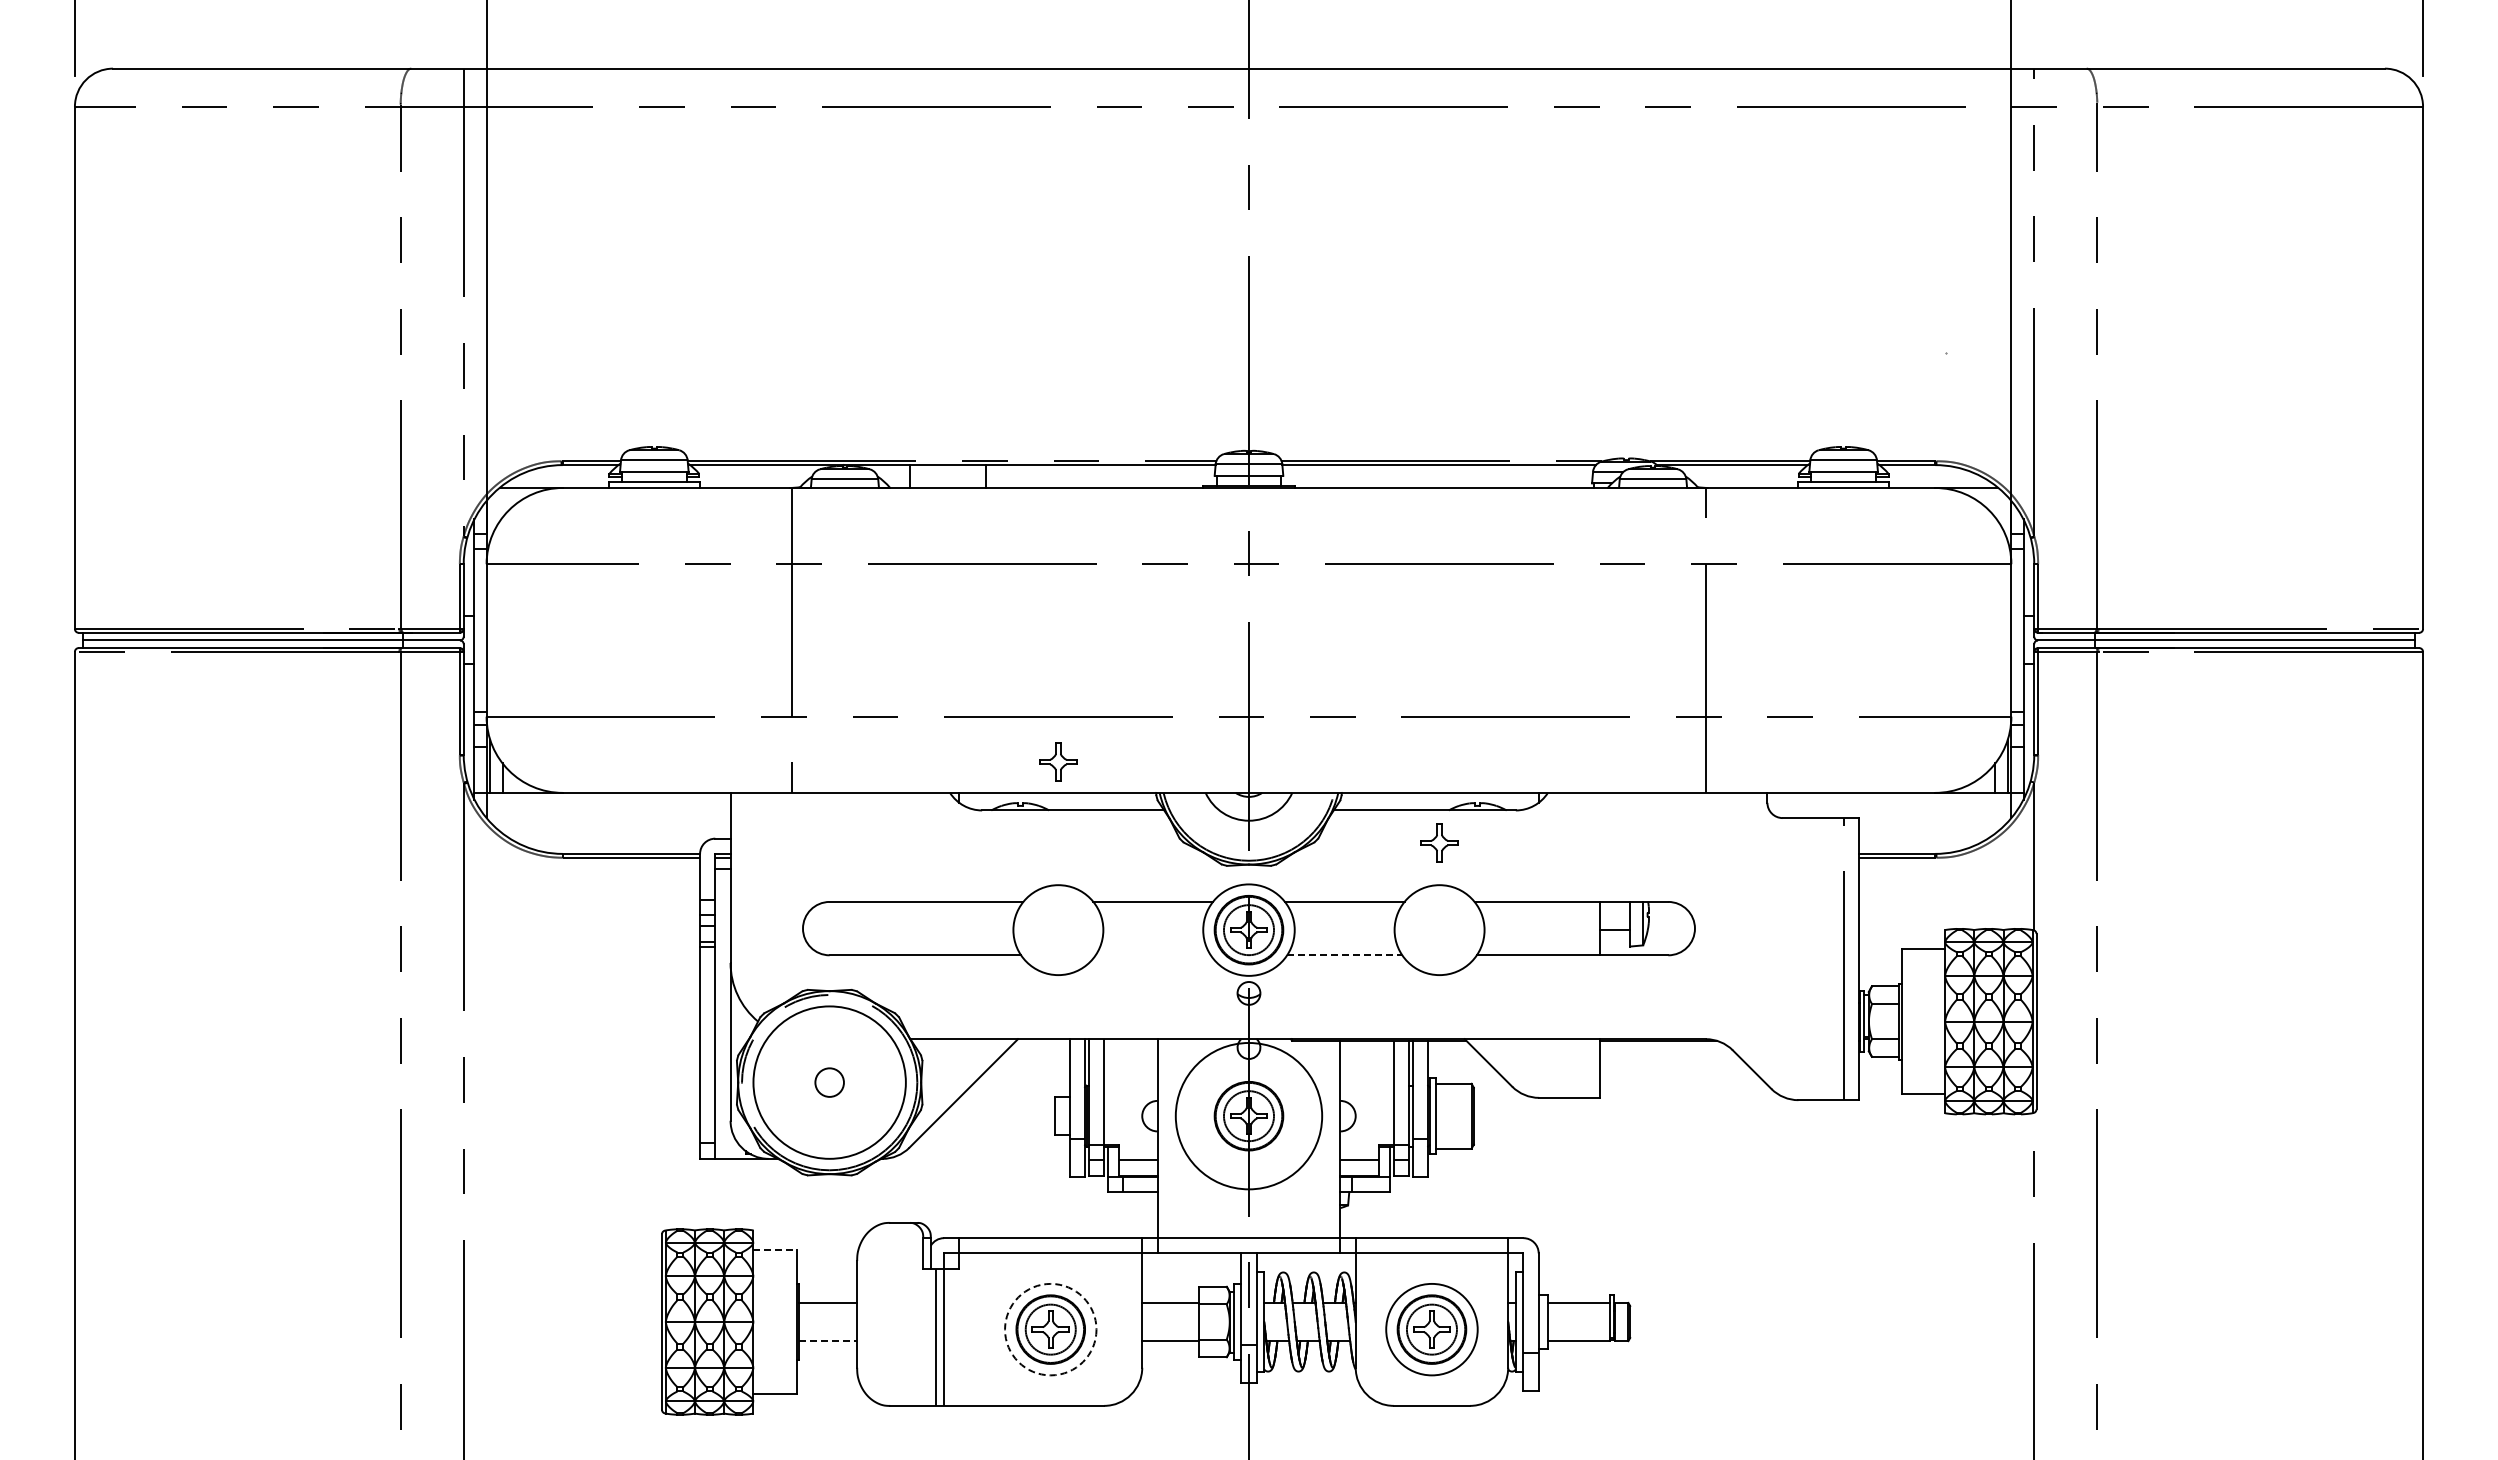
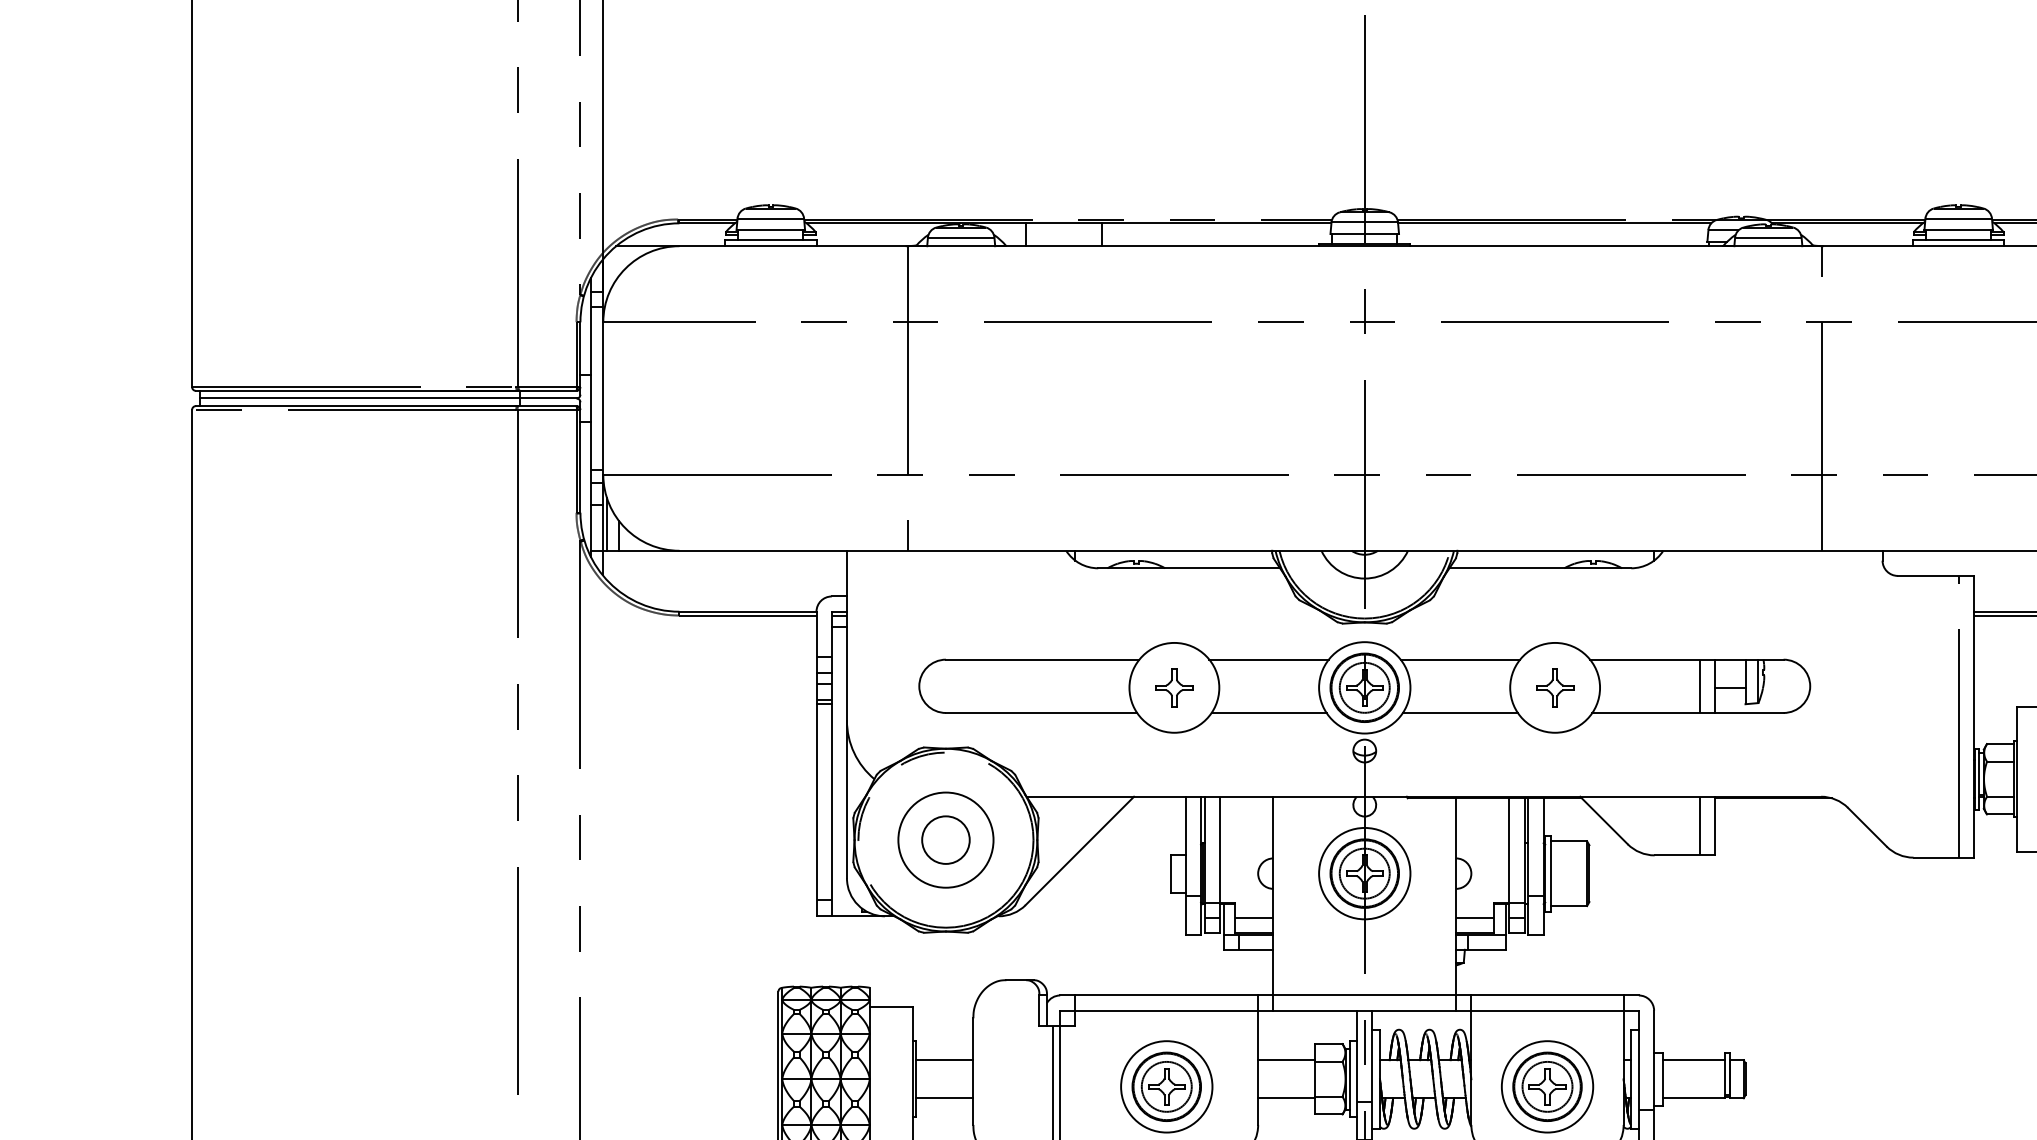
part: (1058, 761) -> (1174, 687), moved
part: (1439, 842) -> (1555, 687), moved
line: (1584, 928) -> (1699, 686), added
line: (1152, 955) -> (1268, 713), added
line: (1344, 955) -> (1460, 713), dashed -> solid
line: (1584, 1068) -> (1699, 826), added
circle: (829, 1082) -> (945, 840), size x0.62
circle: (829, 1082) -> (945, 840), size x1.67
circle: (1248, 1115) -> (1364, 872), size x0.62
line: (775, 1249) -> (891, 1006), dashed -> solid
circle: (1050, 1329) -> (1166, 1086), dashed -> solid
line: (828, 1341) -> (944, 1098), dashed -> solid

